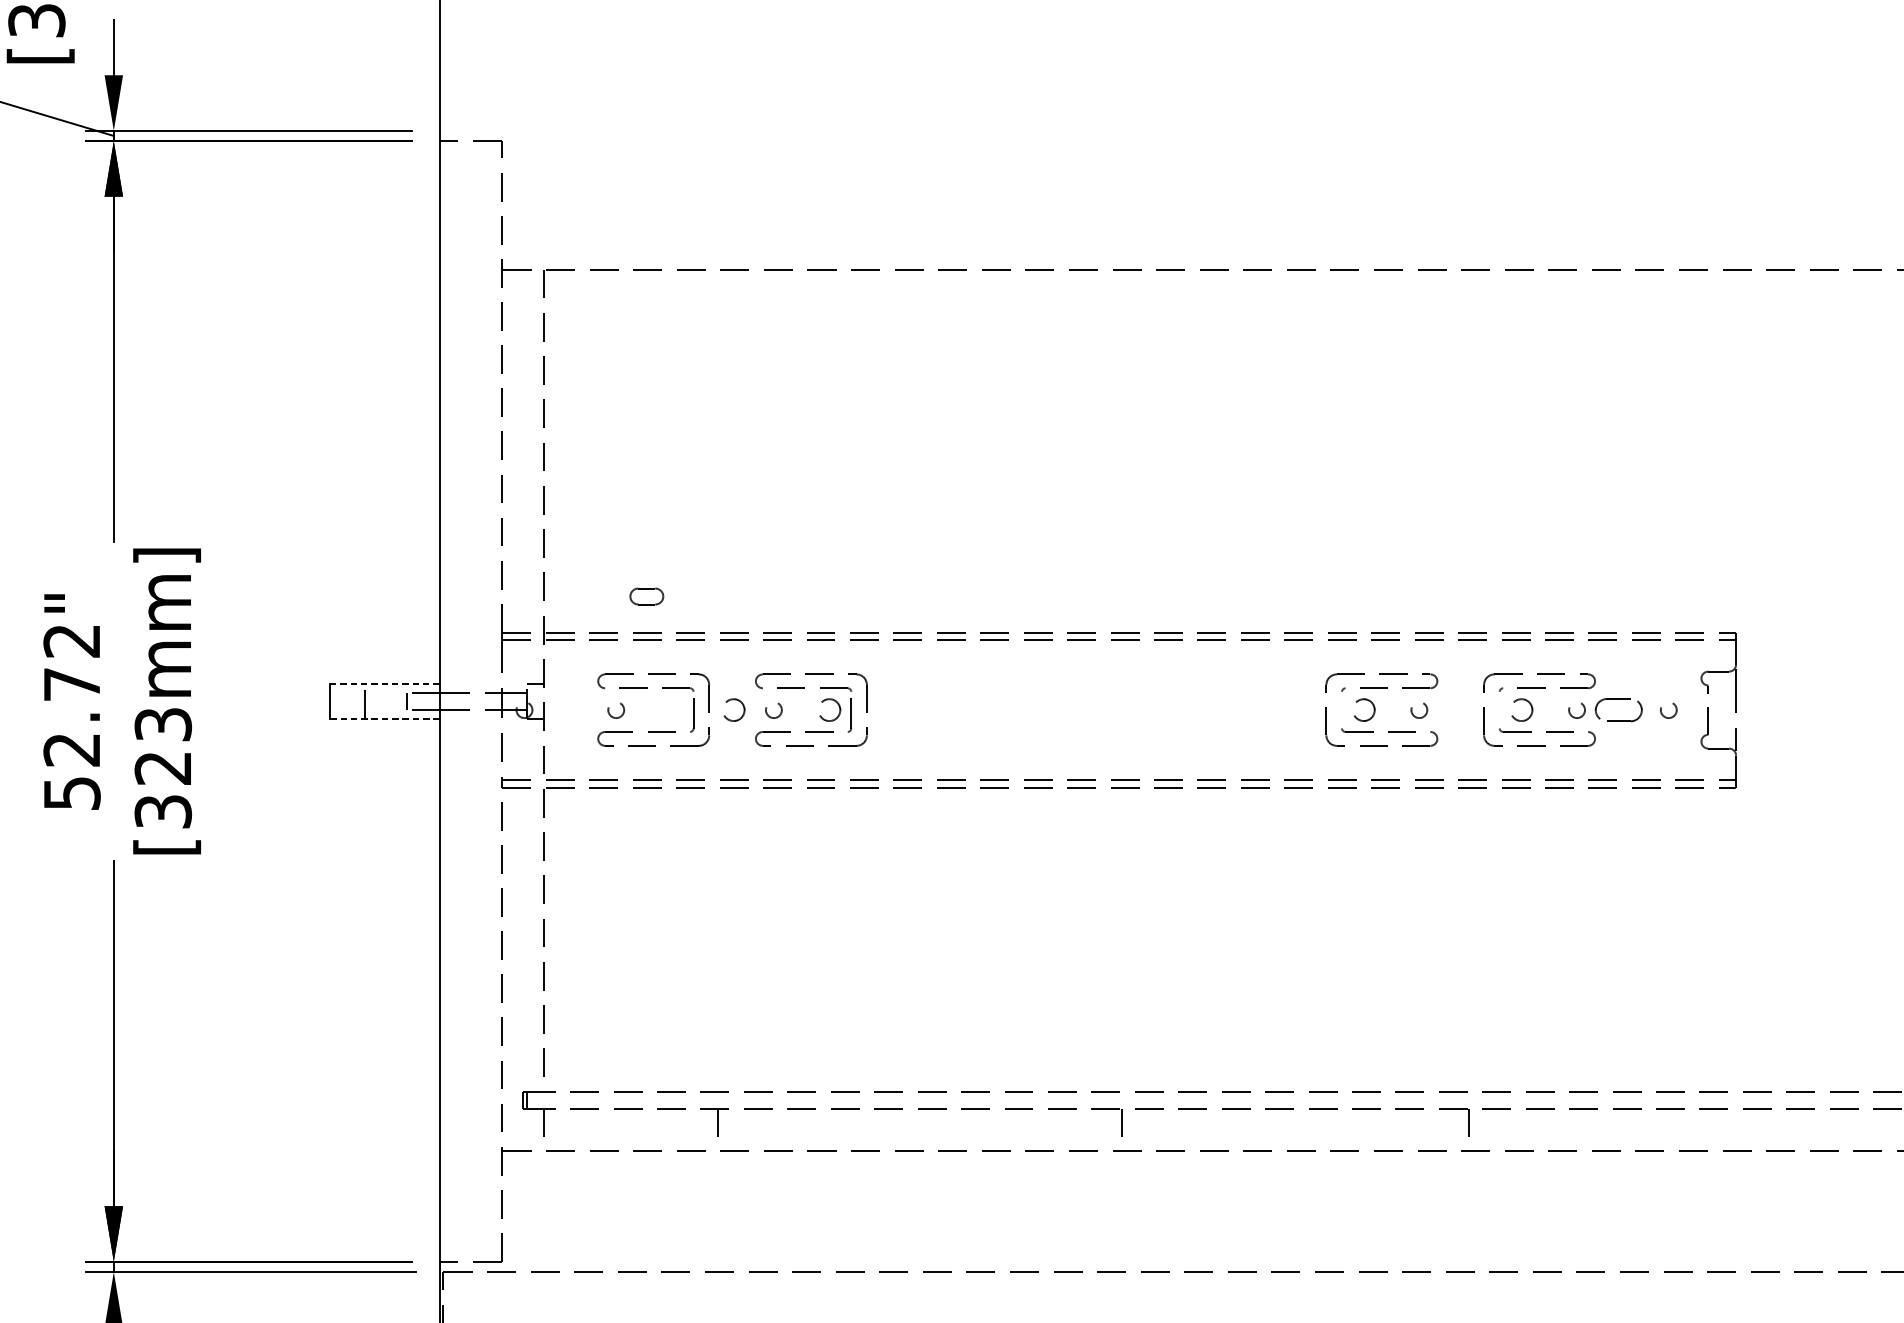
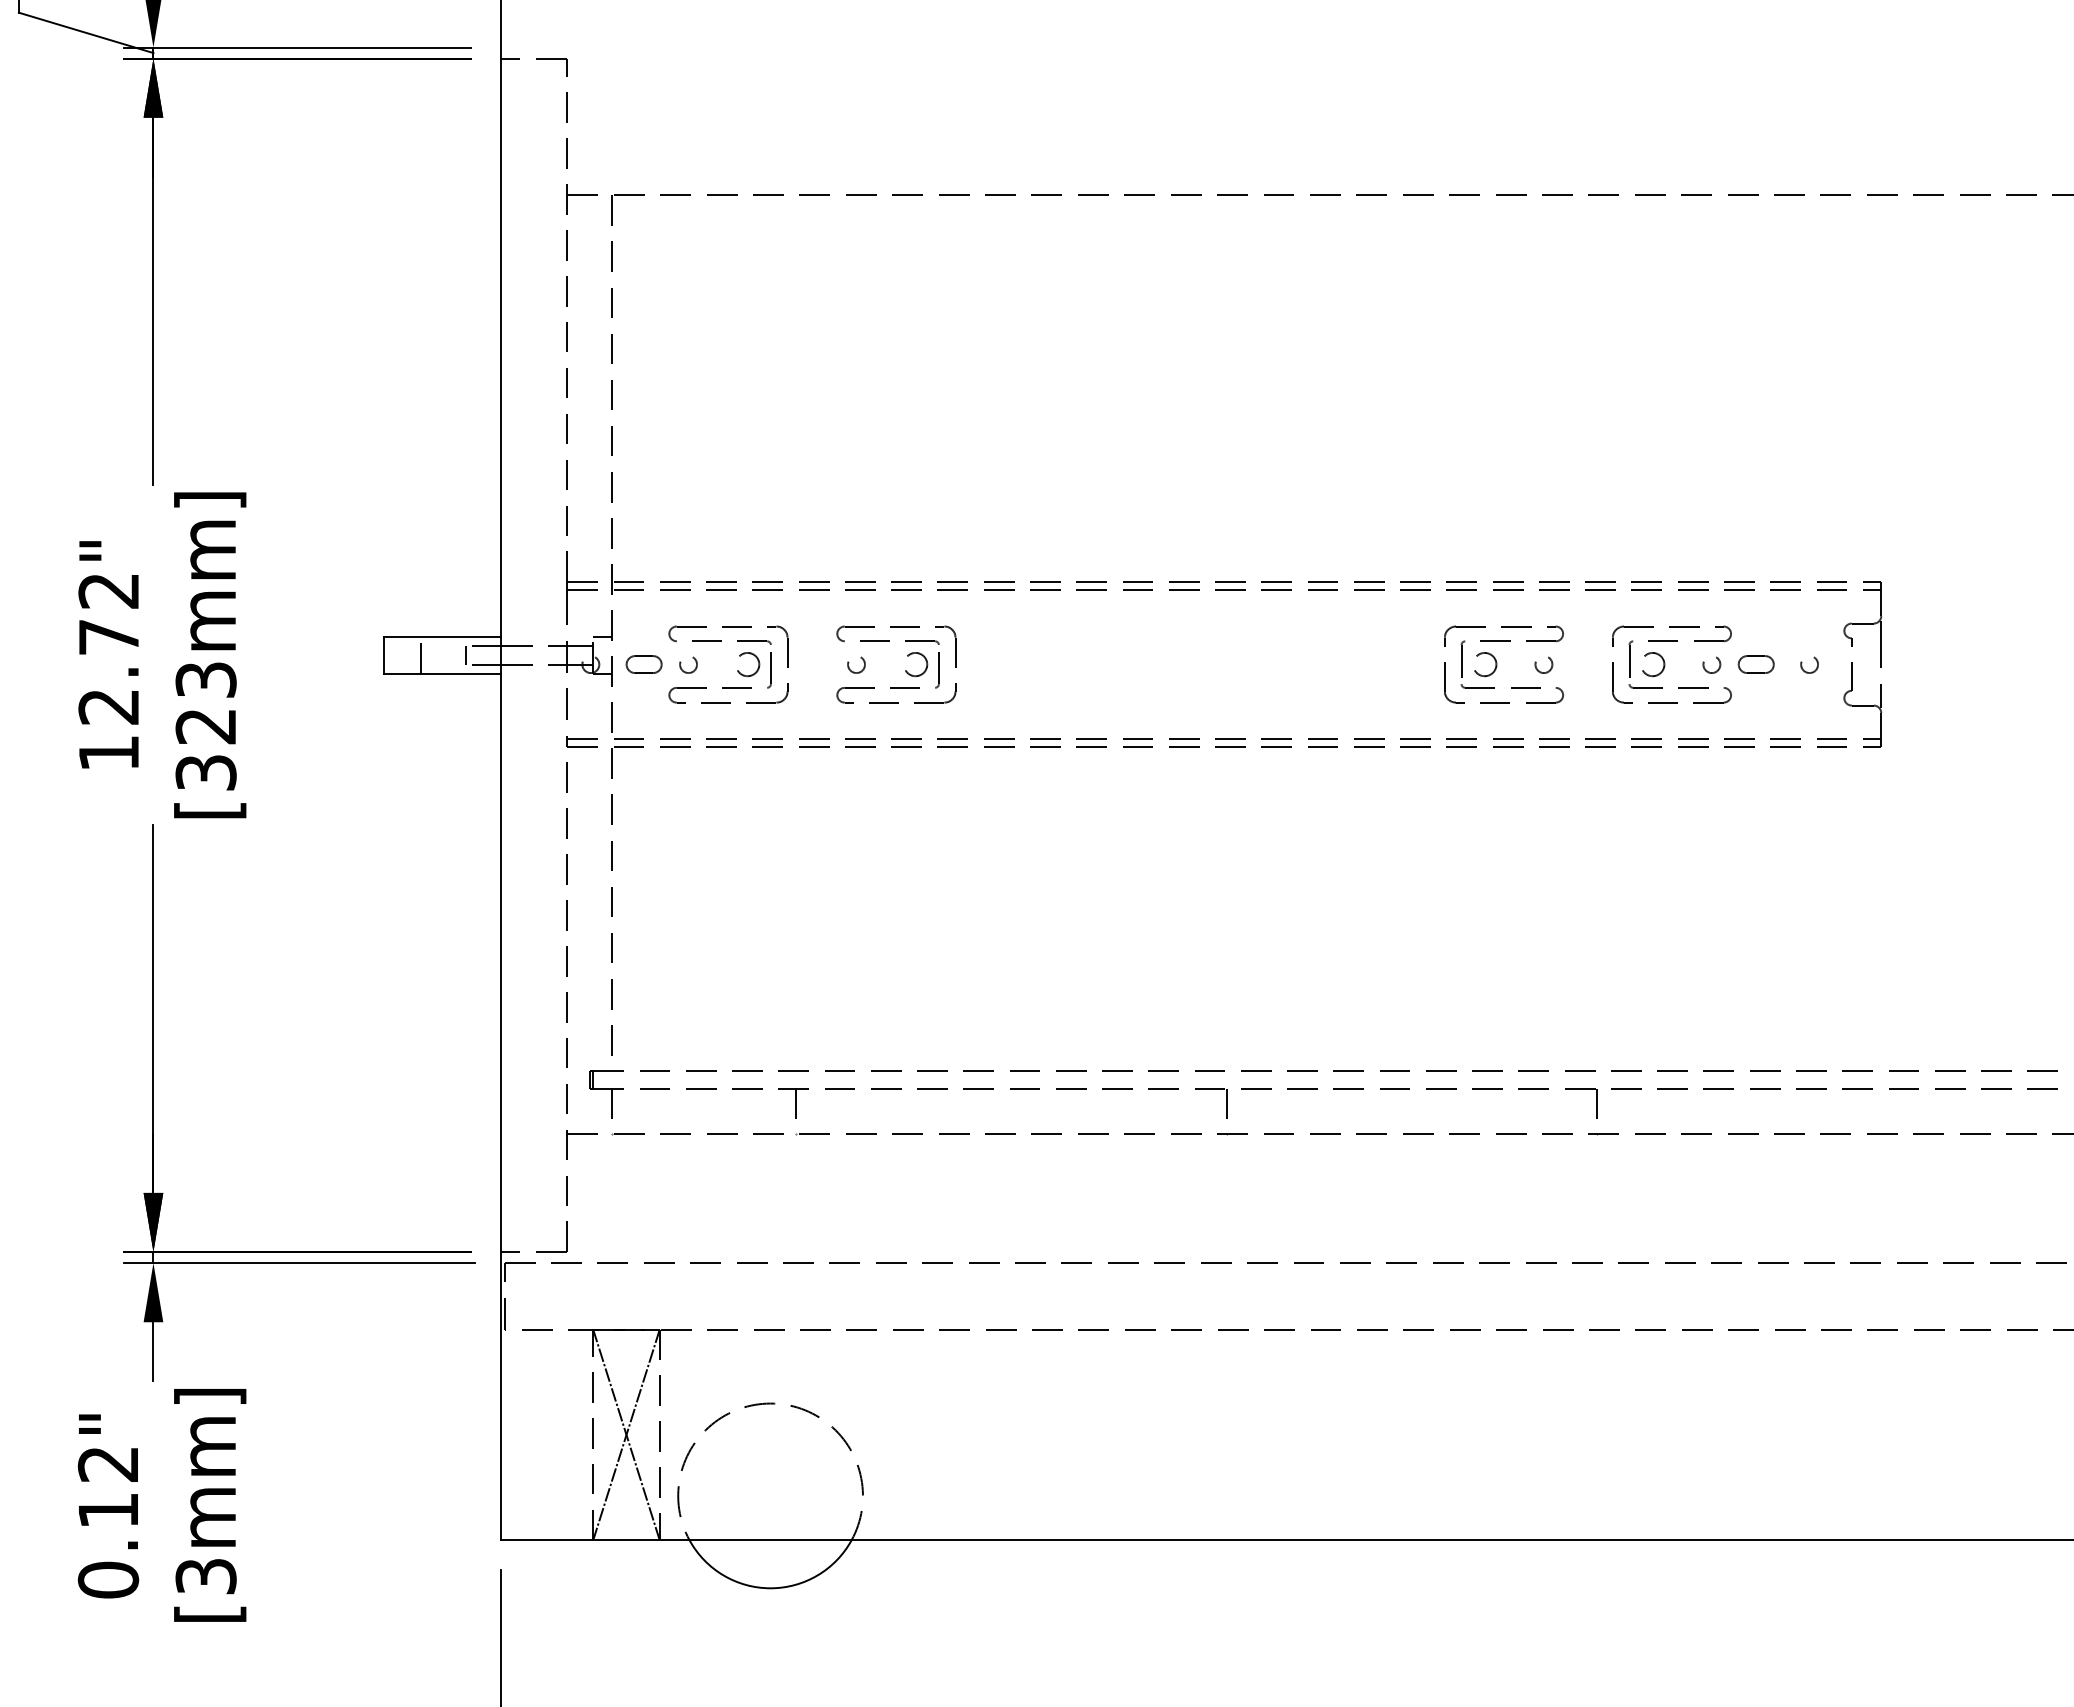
part: (646, 596) -> (643, 664), moved
line: (385, 683) -> (442, 636), dashed -> solid
circle: (734, 710) -> (748, 664), moved
line: (1341, 710) -> (1461, 664), added
line: (1499, 710) -> (1629, 664), added
part: (1617, 710) -> (1755, 664), size x0.71
line: (385, 718) -> (442, 673), dashed -> solid
text: (72, 793) -> (109, 753), 52.72" -> 12.72"

